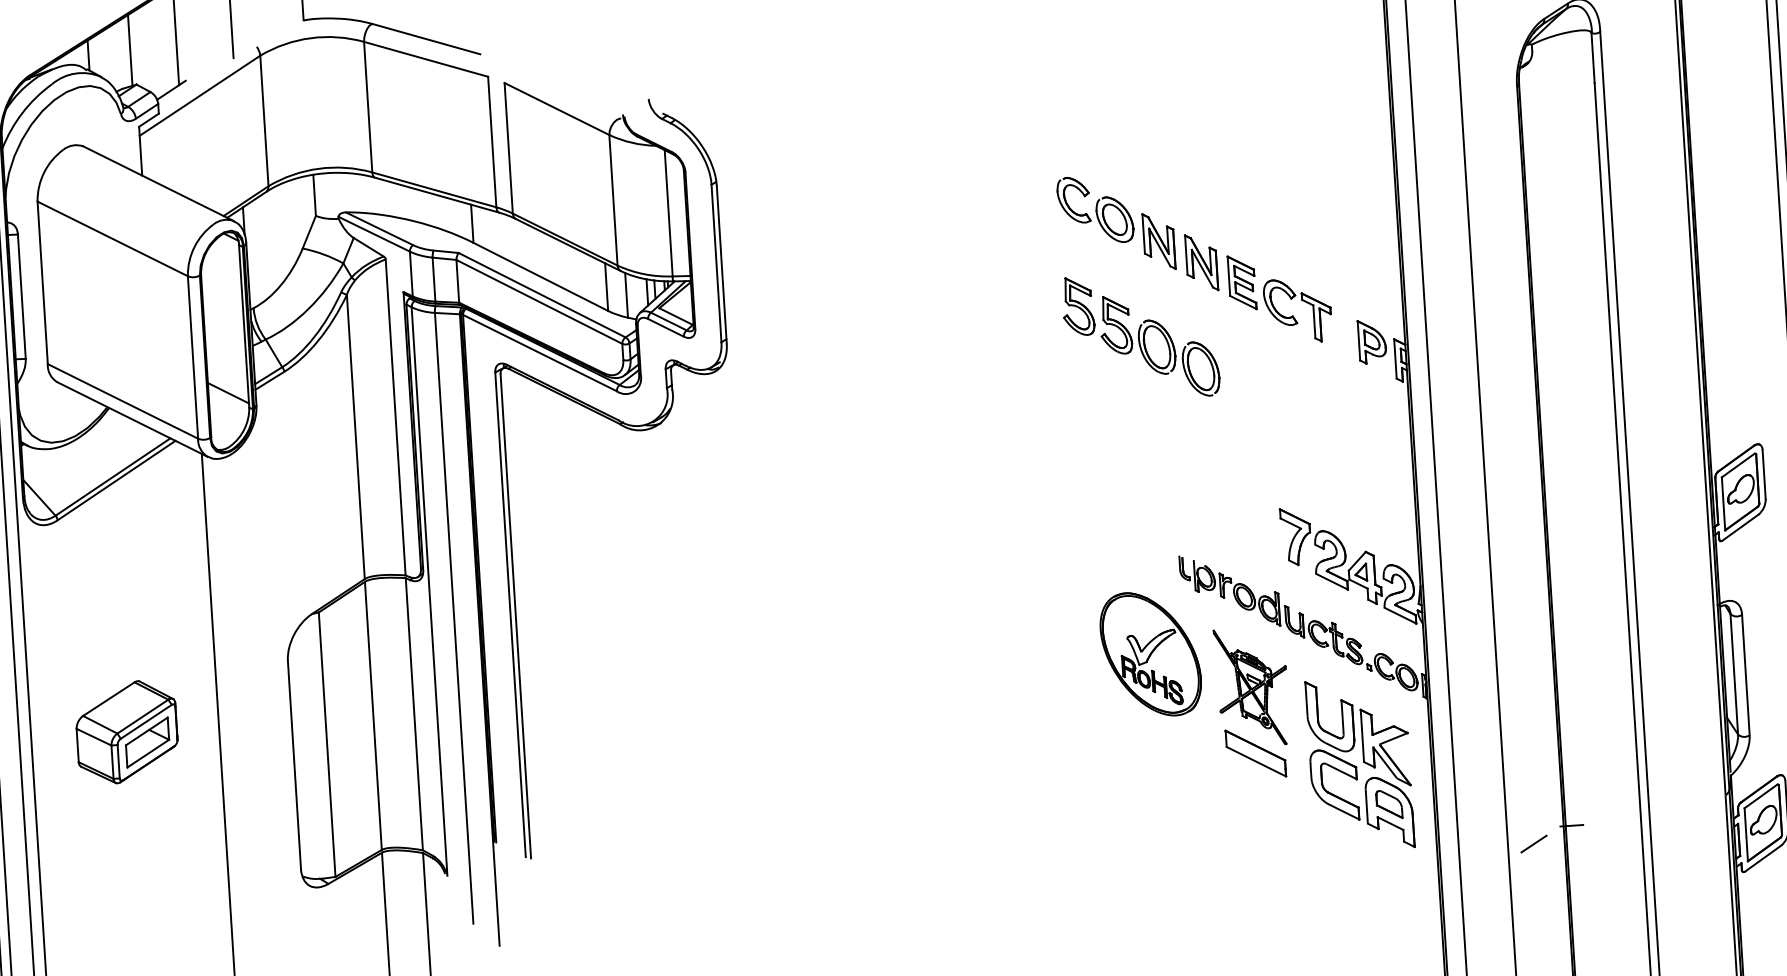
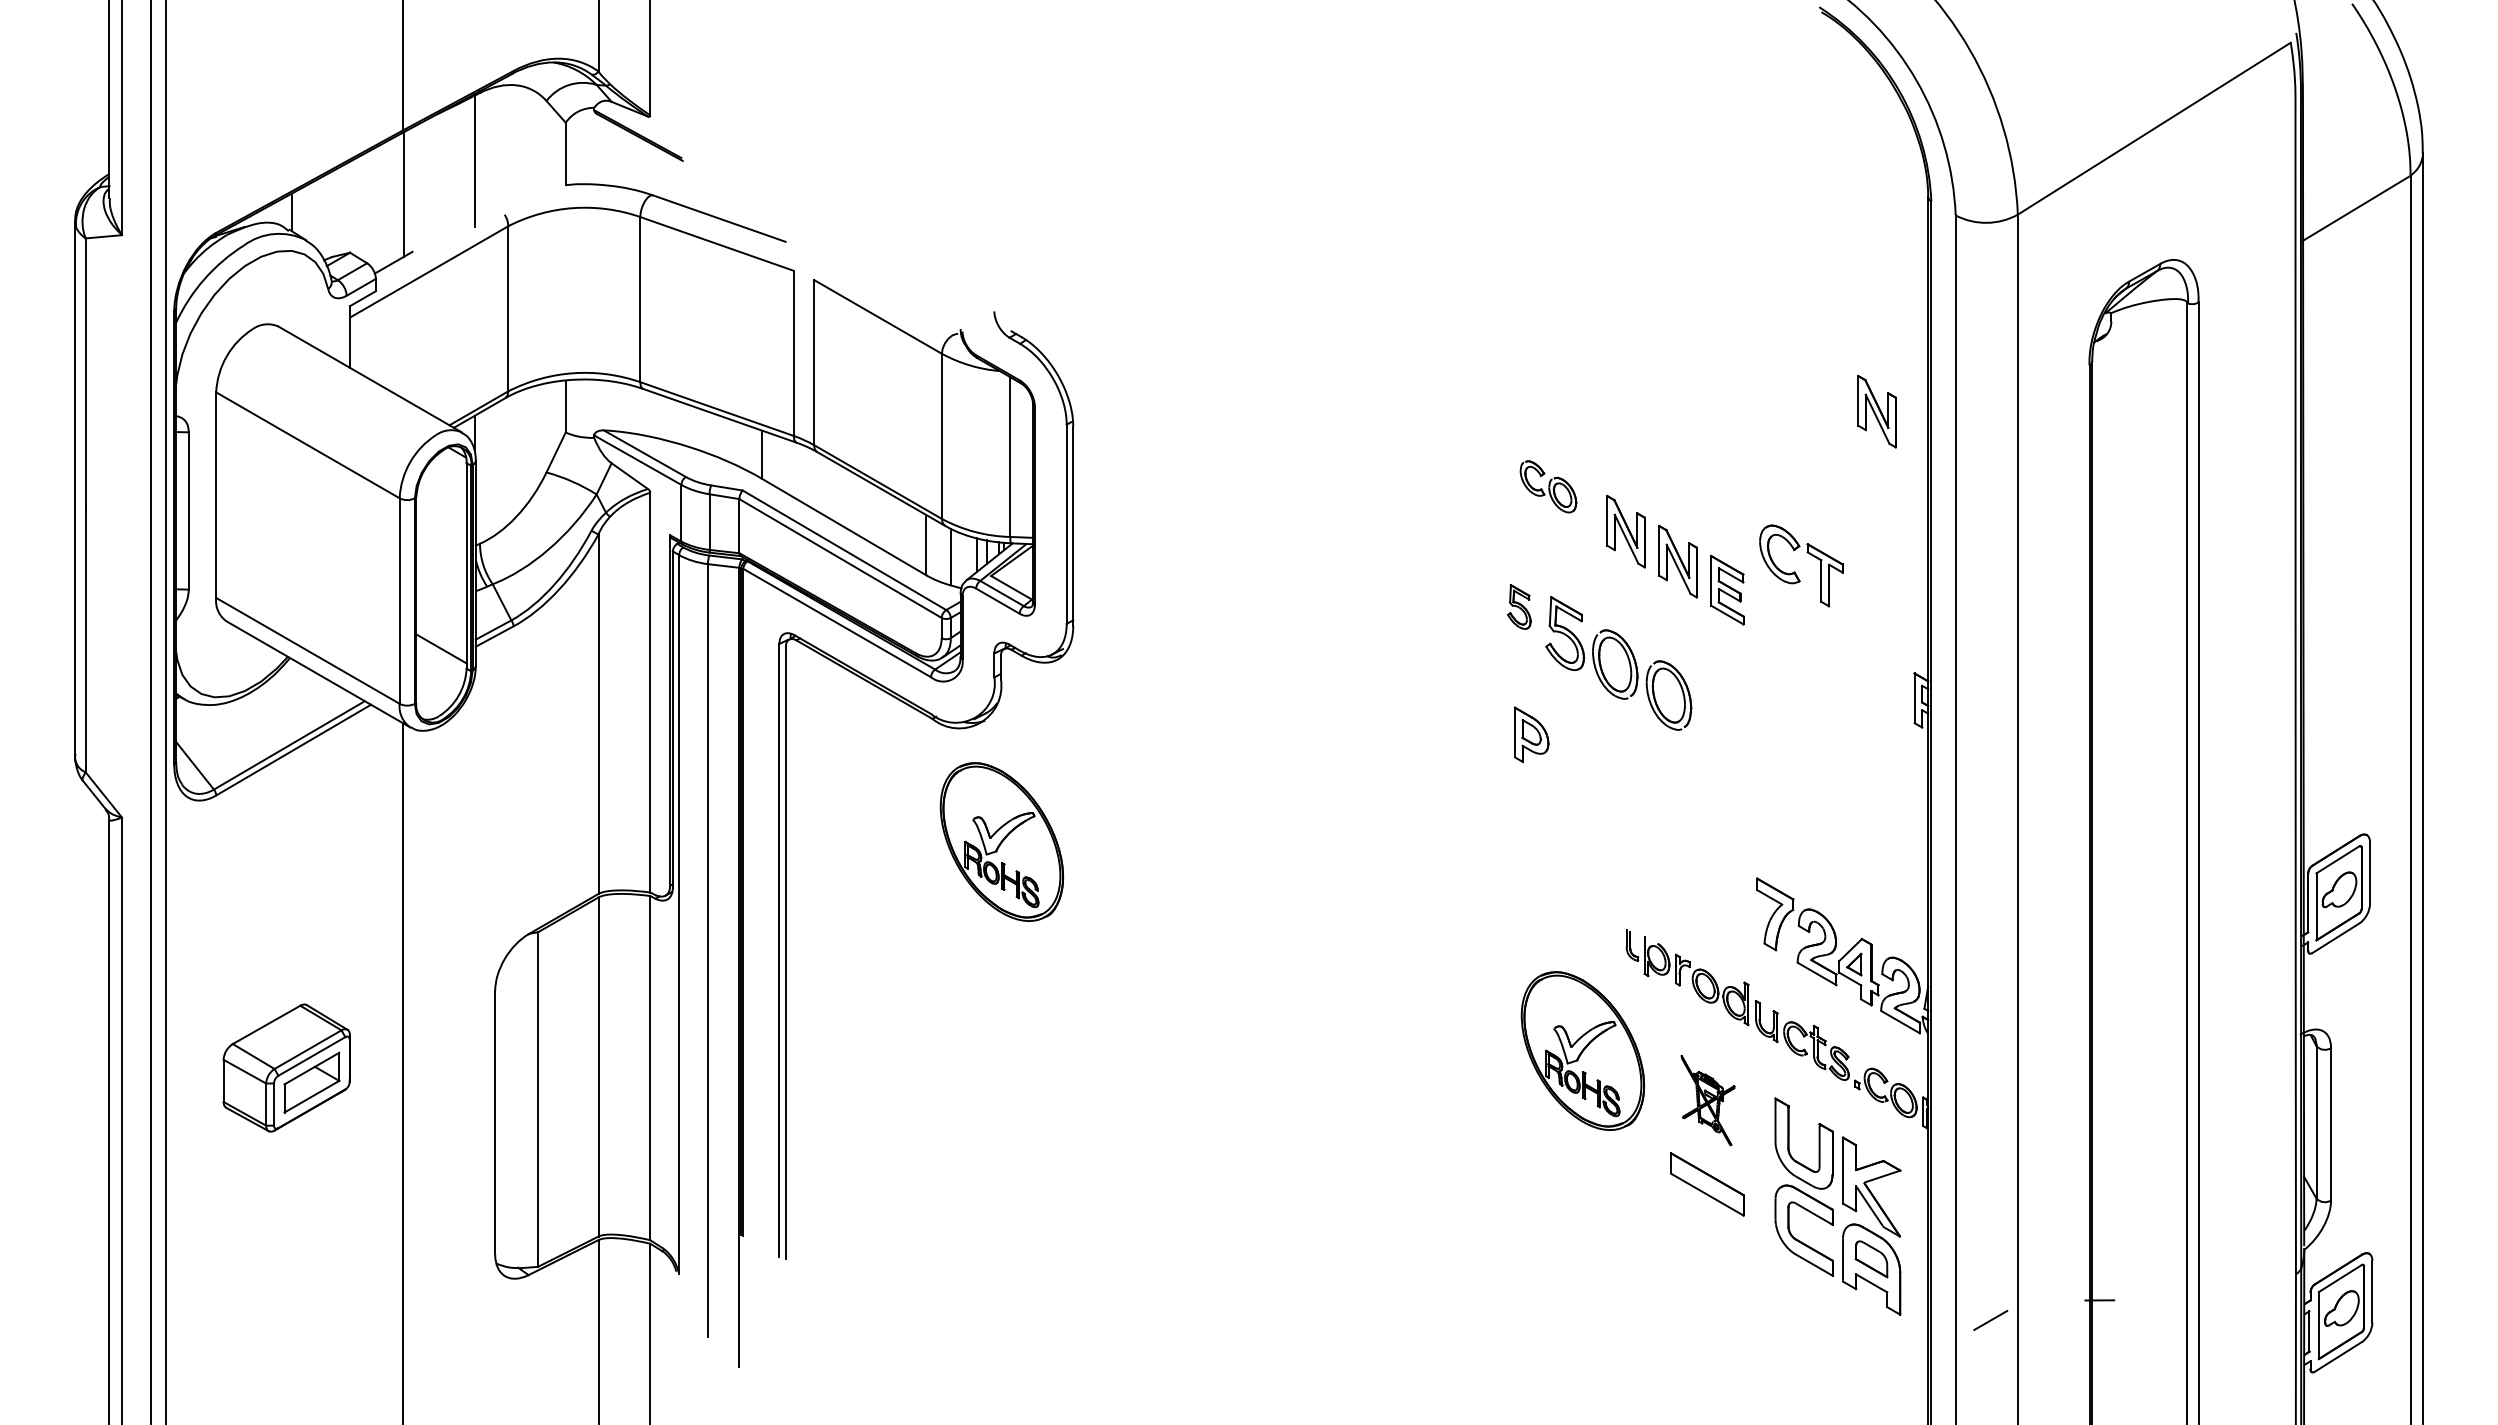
line: (129, 49) -> (344, 208), removed
part: (1351, 134) -> (1876, 411), added
part: (1095, 209) -> (1548, 486), size x0.6
part: (1078, 306) -> (1519, 606), size x0.6
part: (1293, 315) -> (1795, 571), moved
part: (1372, 341) -> (1531, 734), moved
part: (680, 517) -> (1001, 841), added
part: (1251, 687) -> (1707, 1100), size x0.6
line: (1533, 844) -> (1990, 1320), moved

